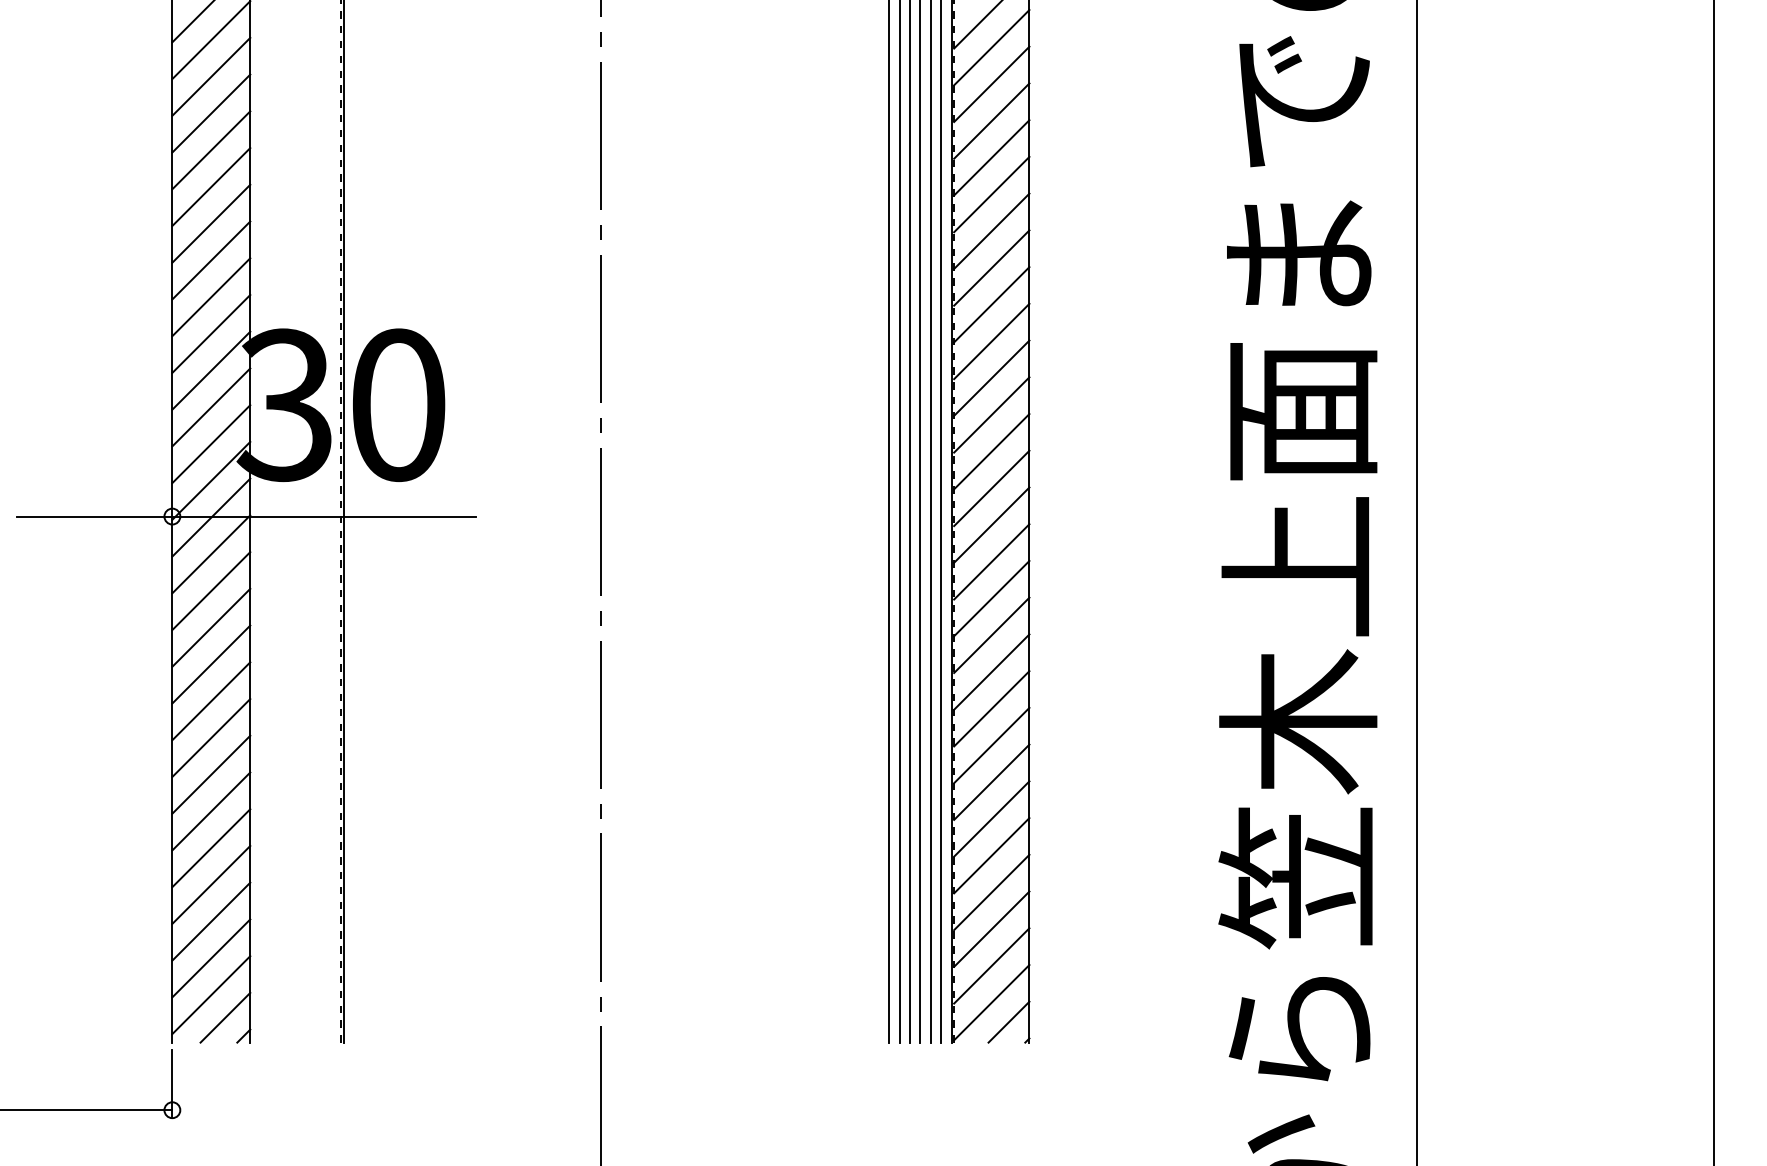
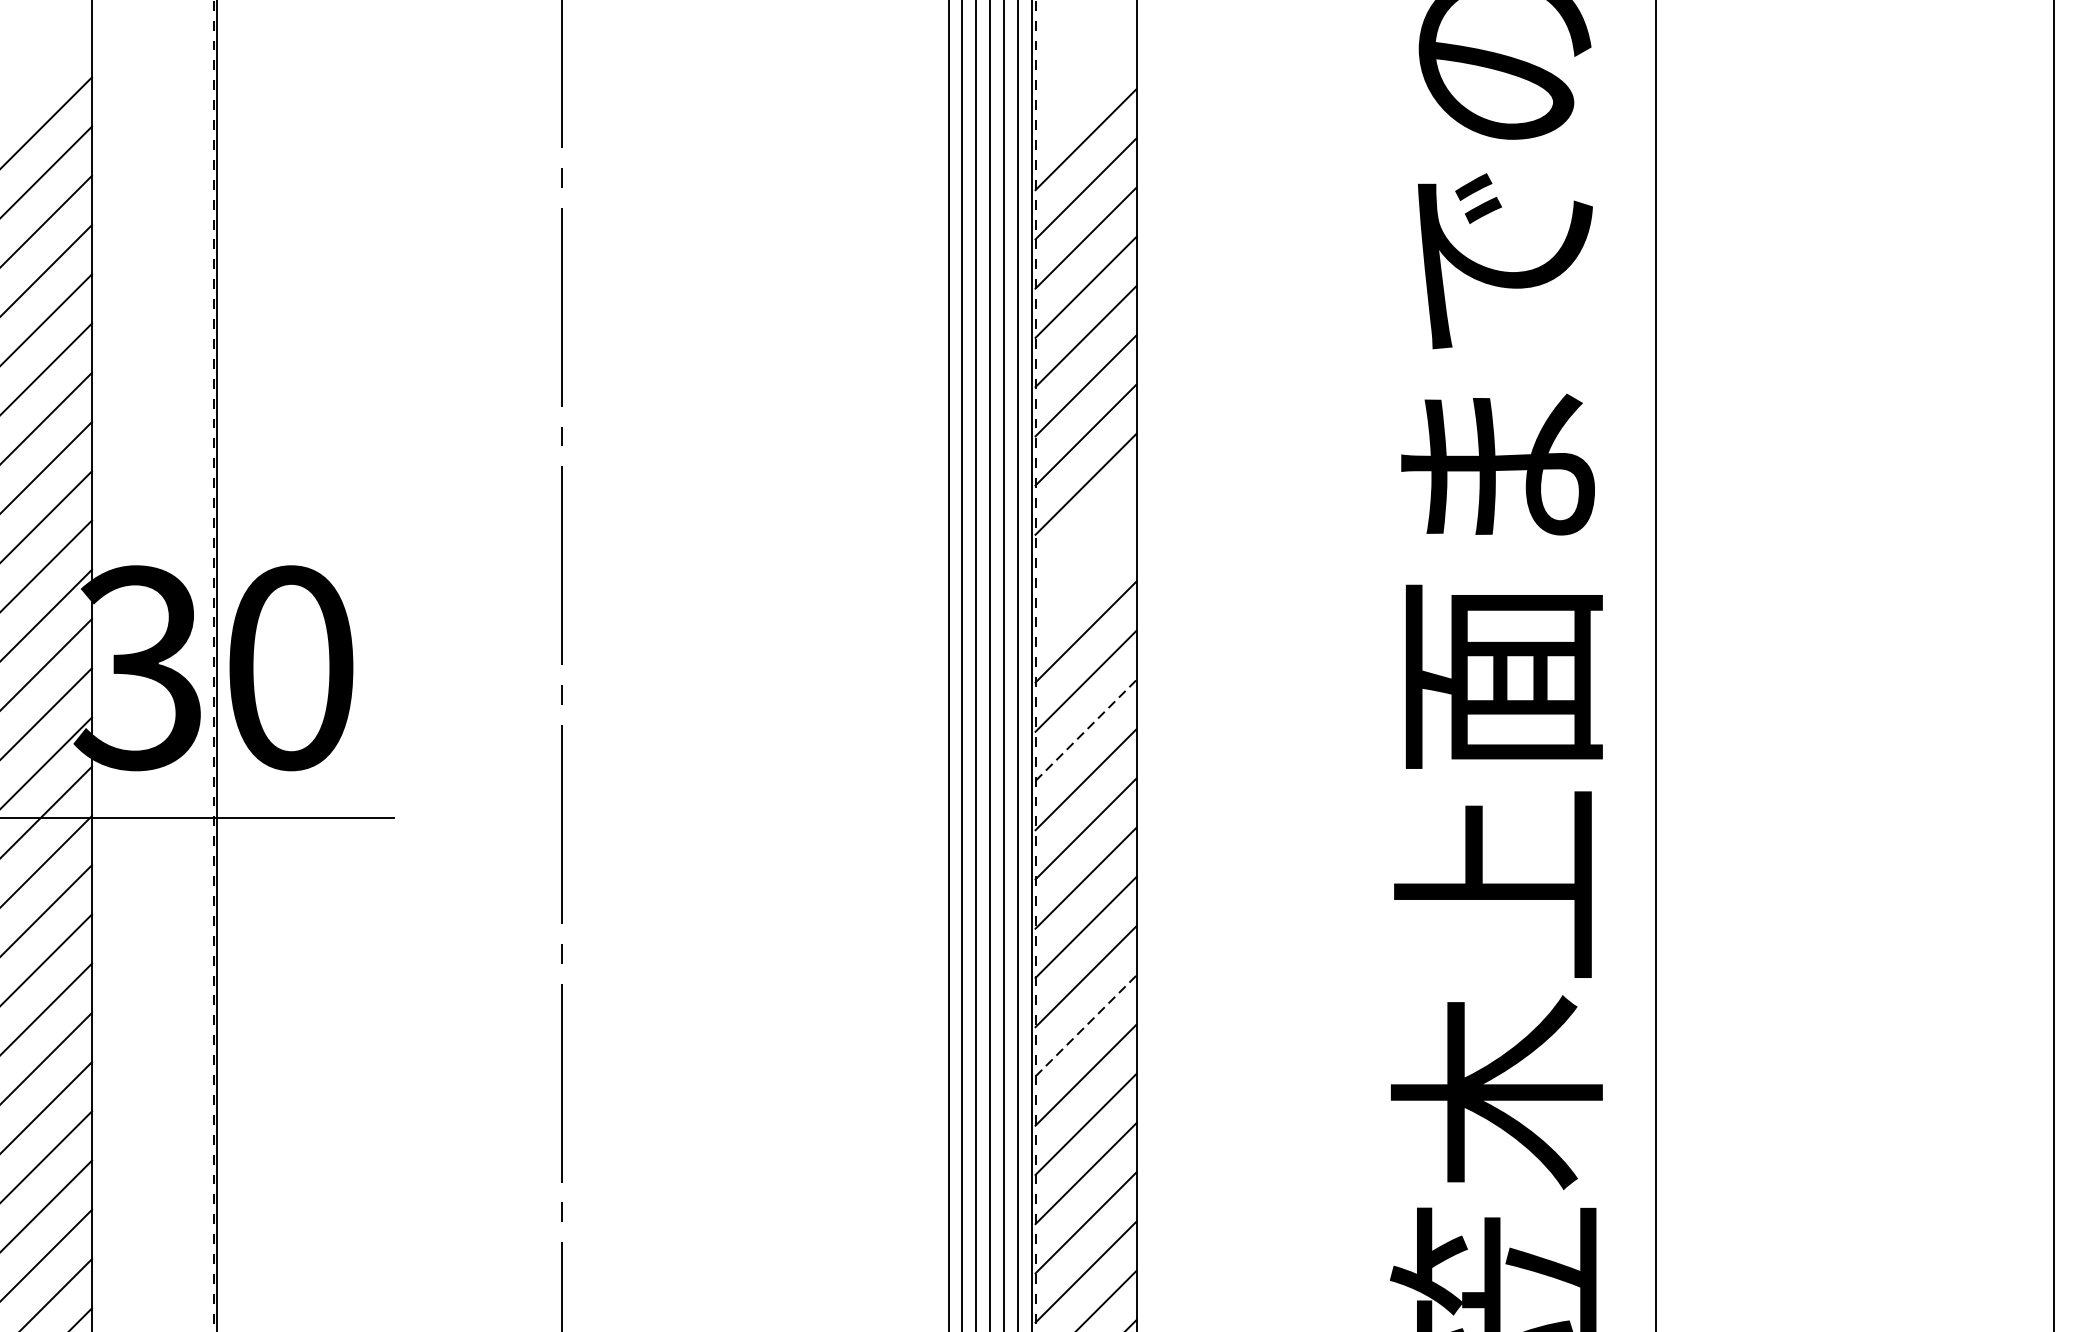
line: (991, 304) -> (1085, 533), removed
line: (991, 341) -> (1085, 582), removed
line: (992, 451) -> (1086, 730), solid -> dashed
line: (992, 671) -> (1086, 1025), solid -> dashed

